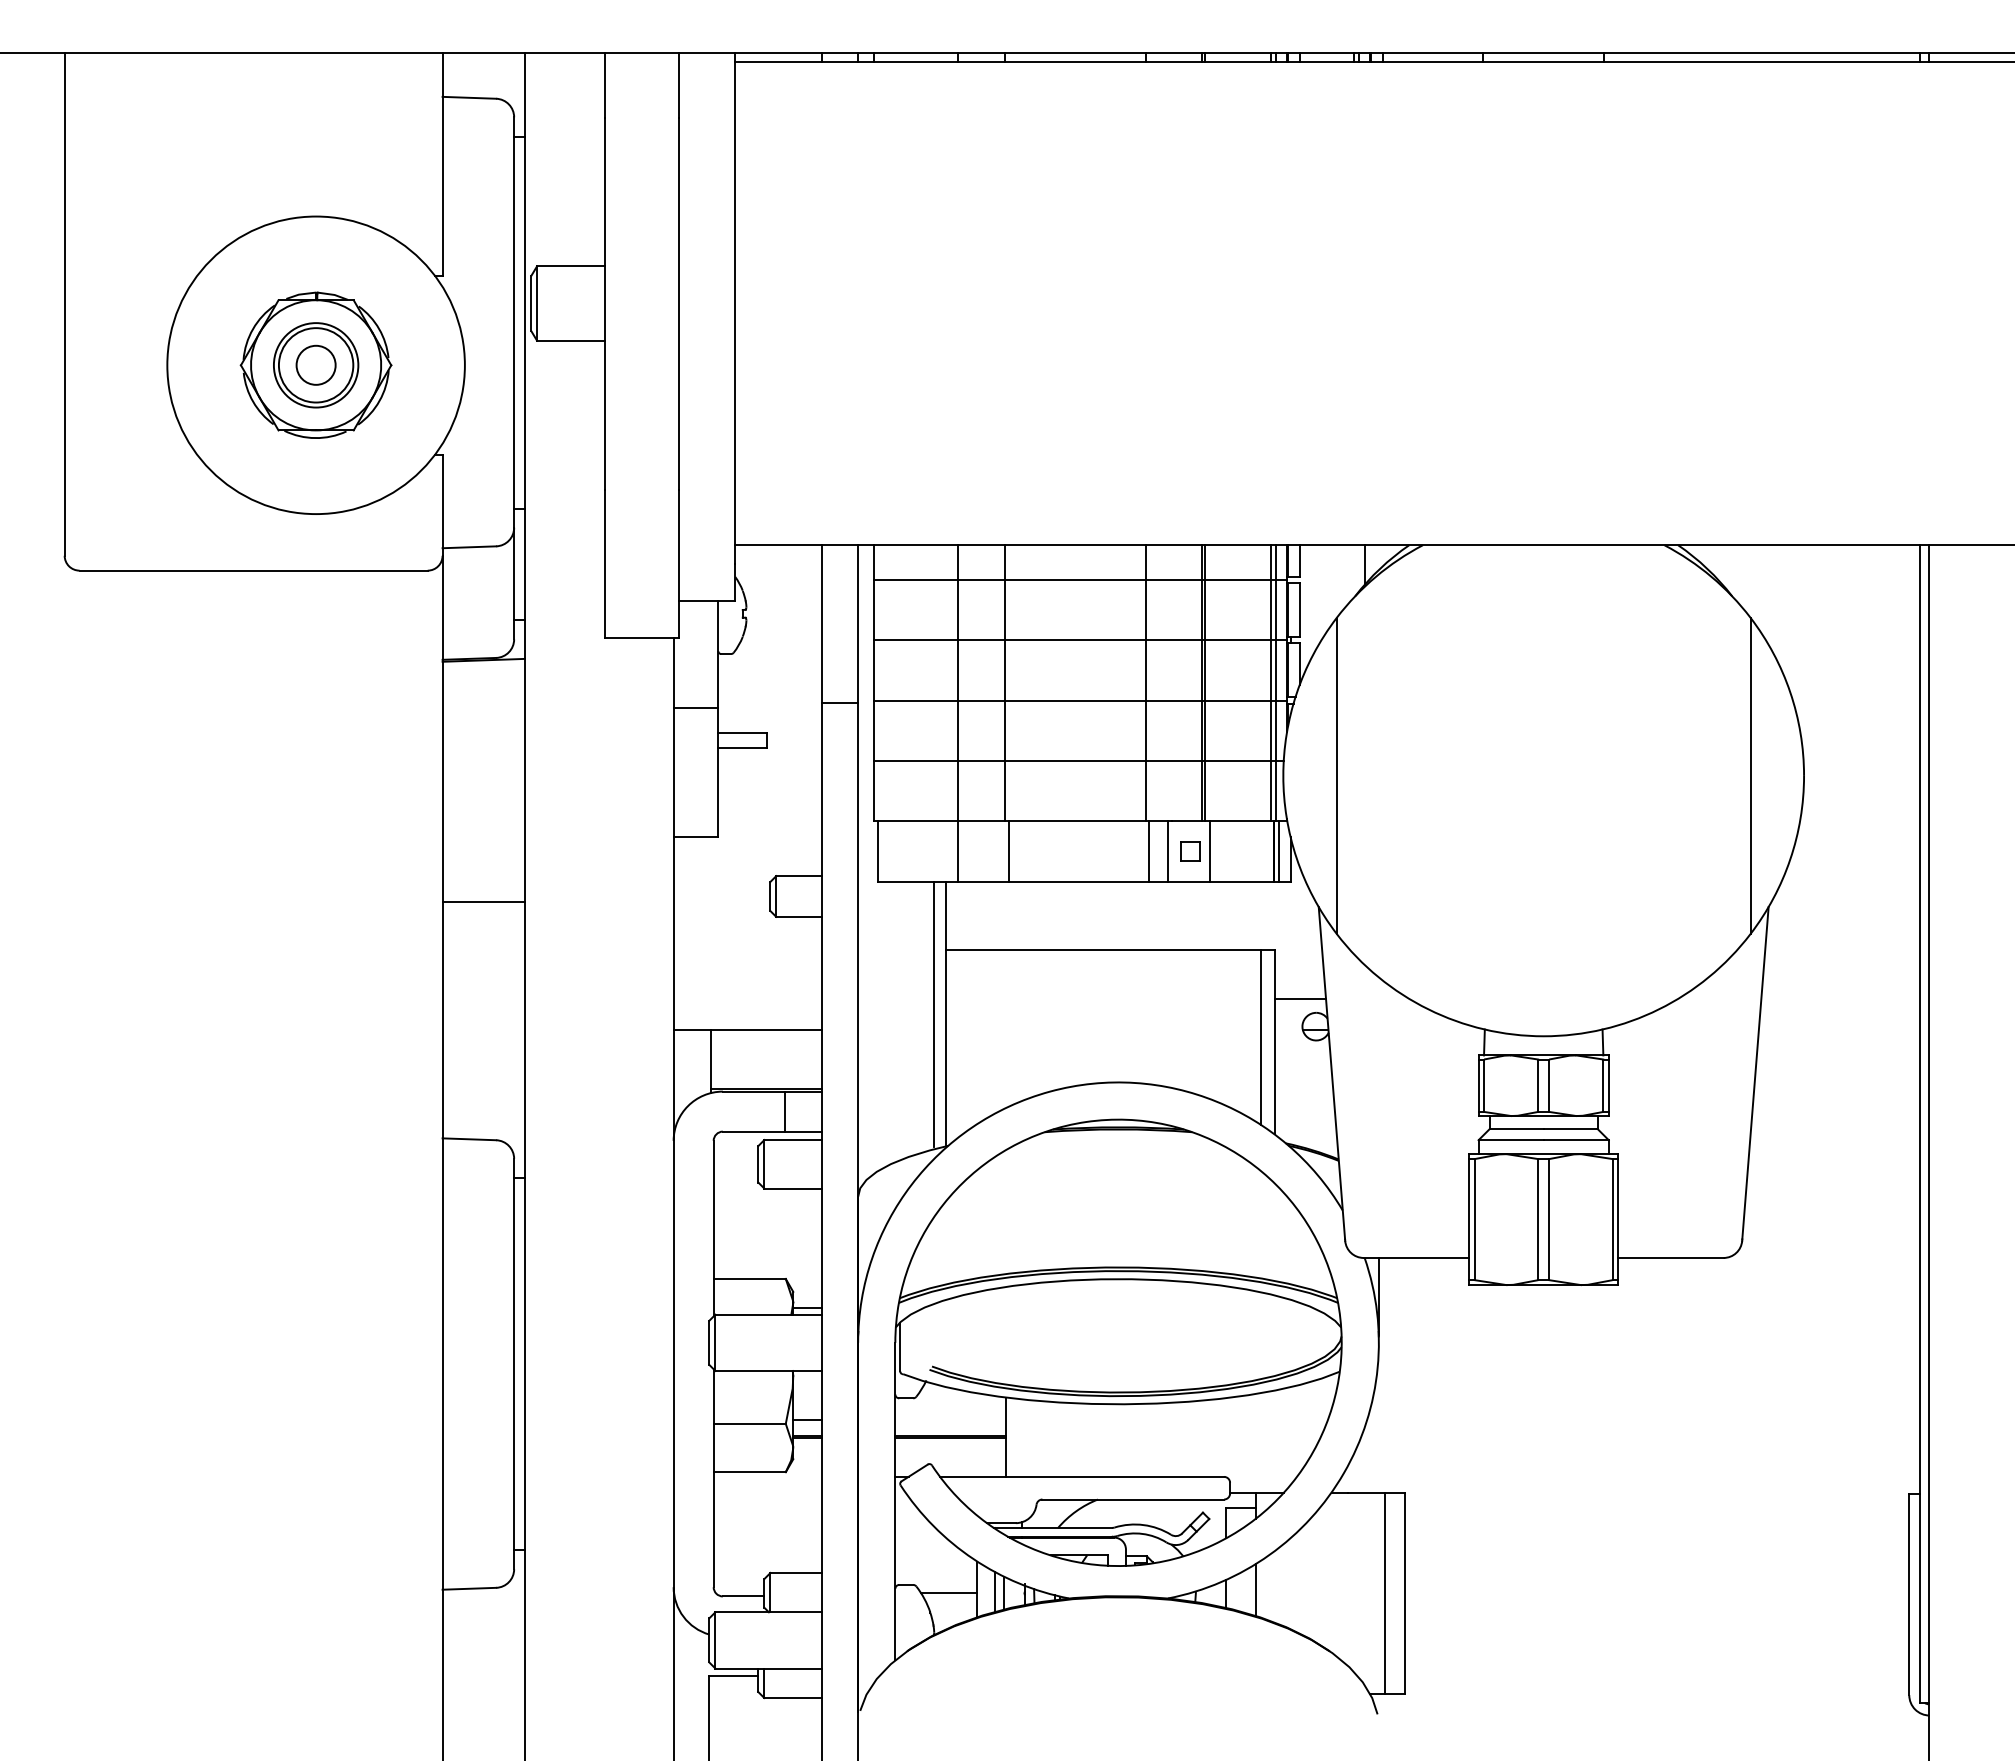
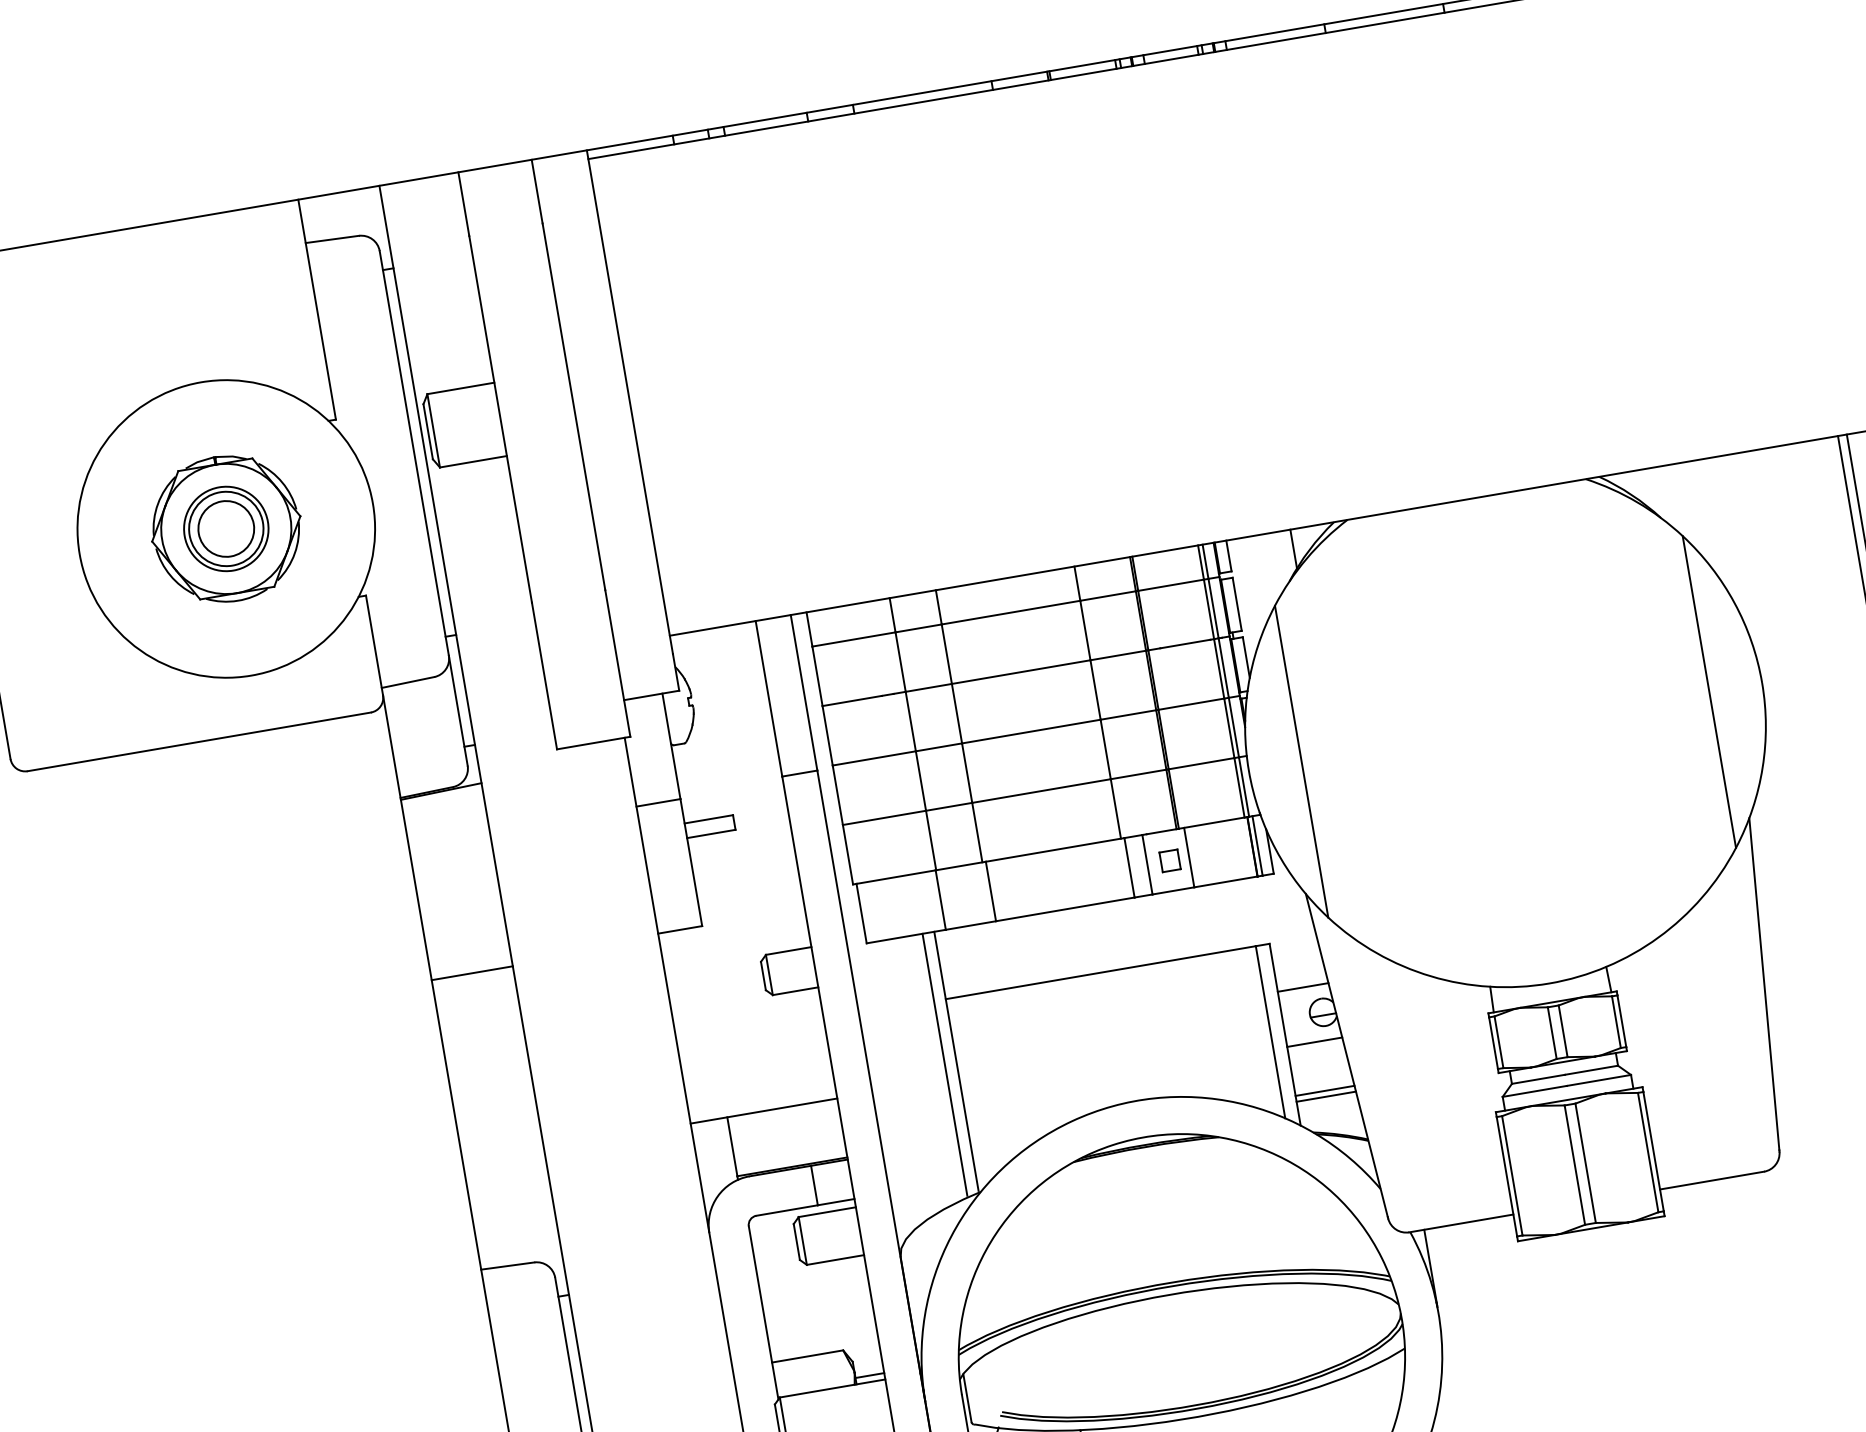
circle: (316, 365) -> (226, 529), size x1.43
line: (483, 901) -> (472, 973), moved
line: (1302, 1054) -> (1314, 1042), added
line: (1304, 1104) -> (1325, 1091), added
line: (1304, 1110) -> (1326, 1096), added

